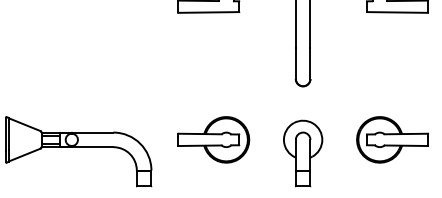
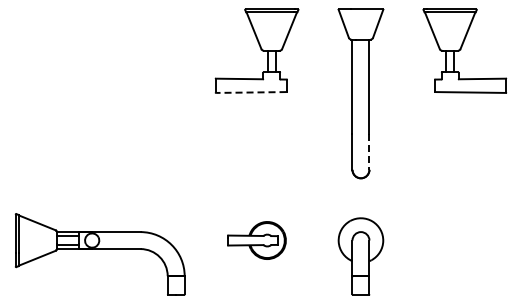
line: (208, 12) -> (250, 92), solid -> dashed
line: (310, 64) -> (369, 152), solid -> dashed
part: (213, 139) -> (256, 240), size x0.7
part: (392, 139) -> (464, 240), removed

